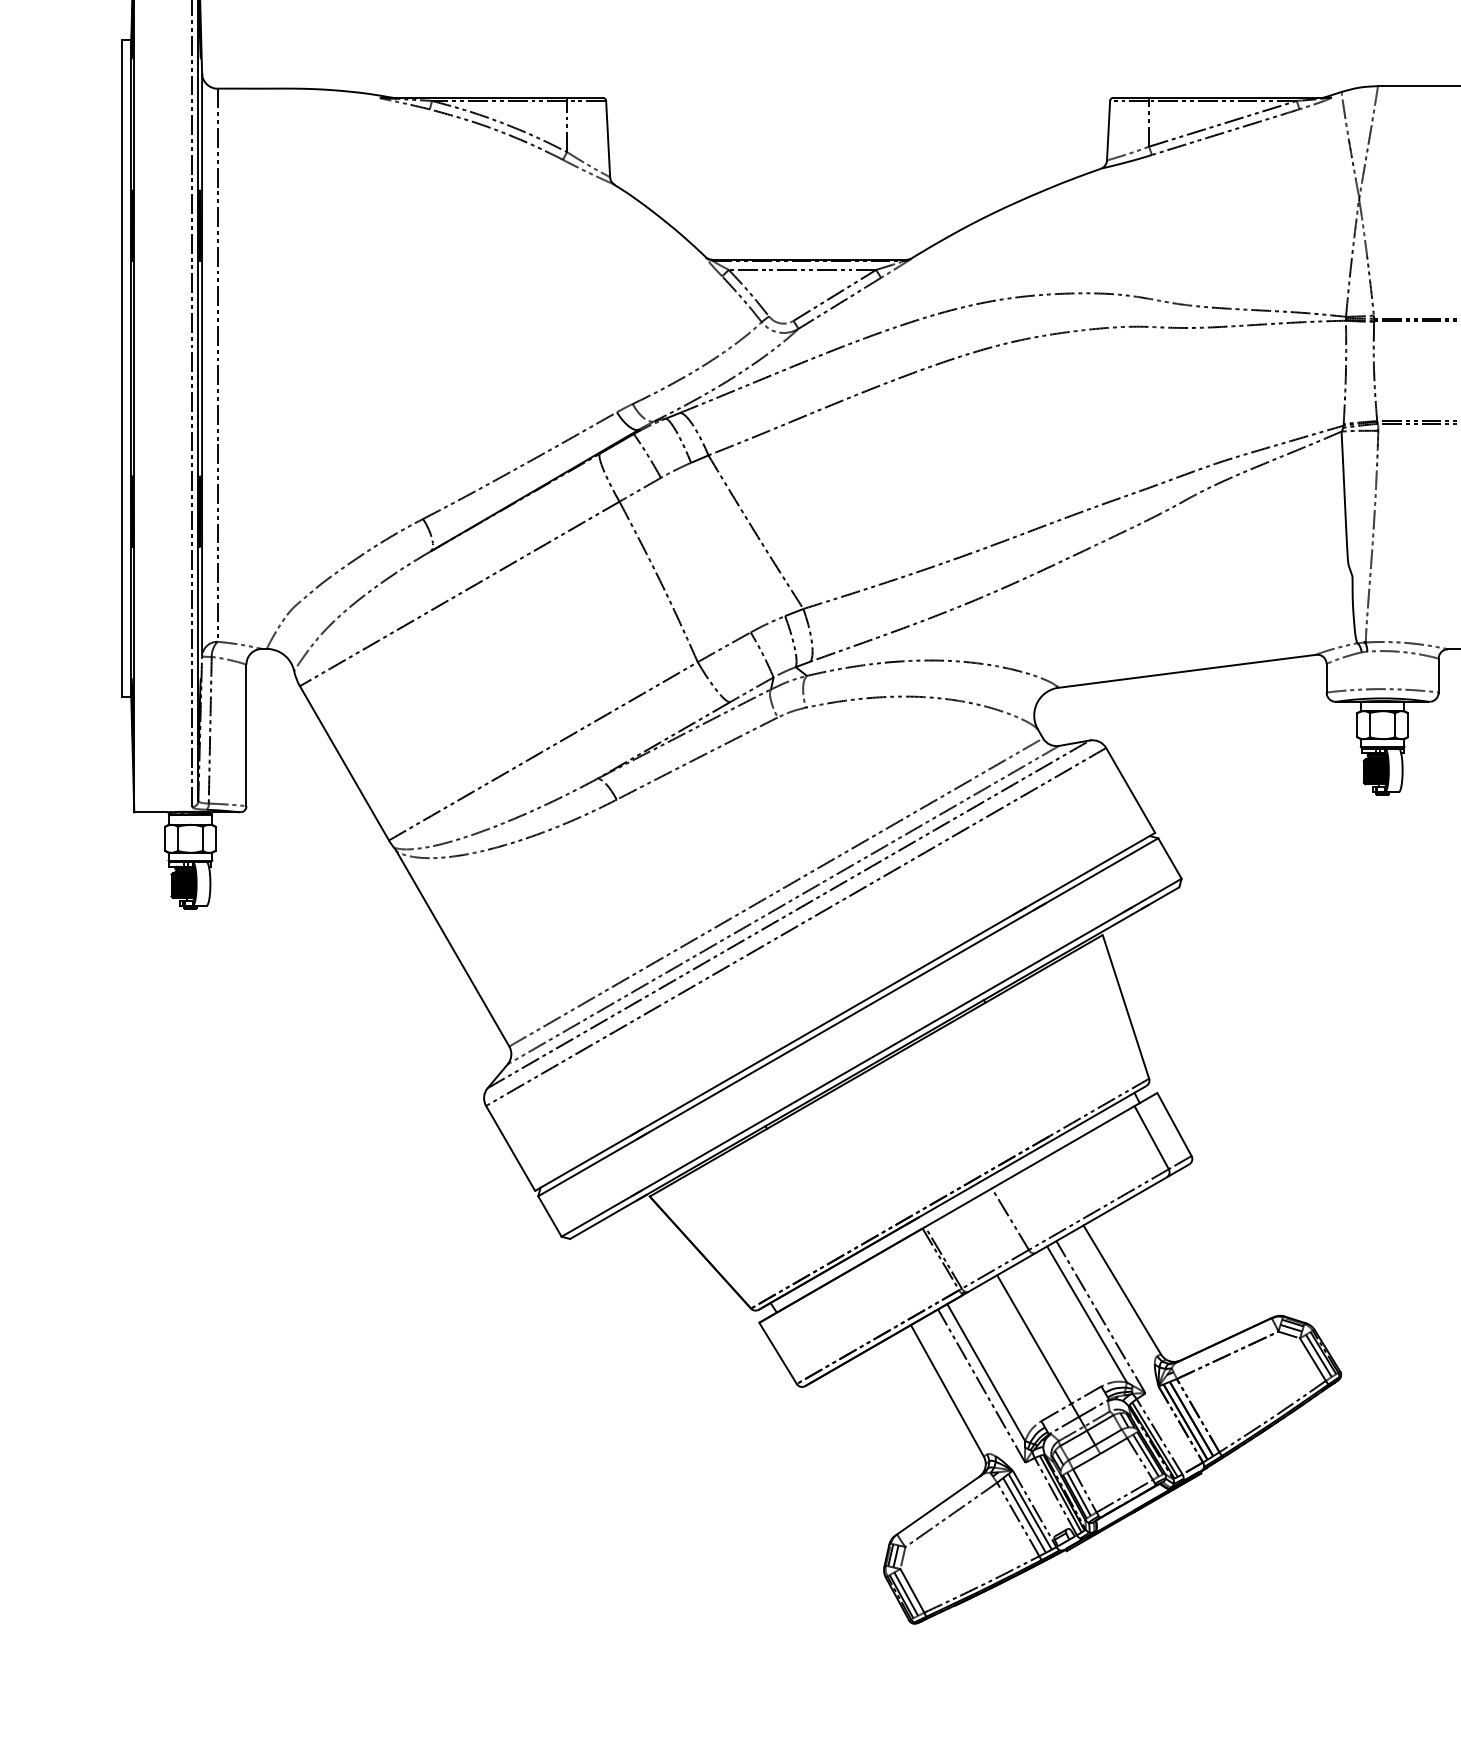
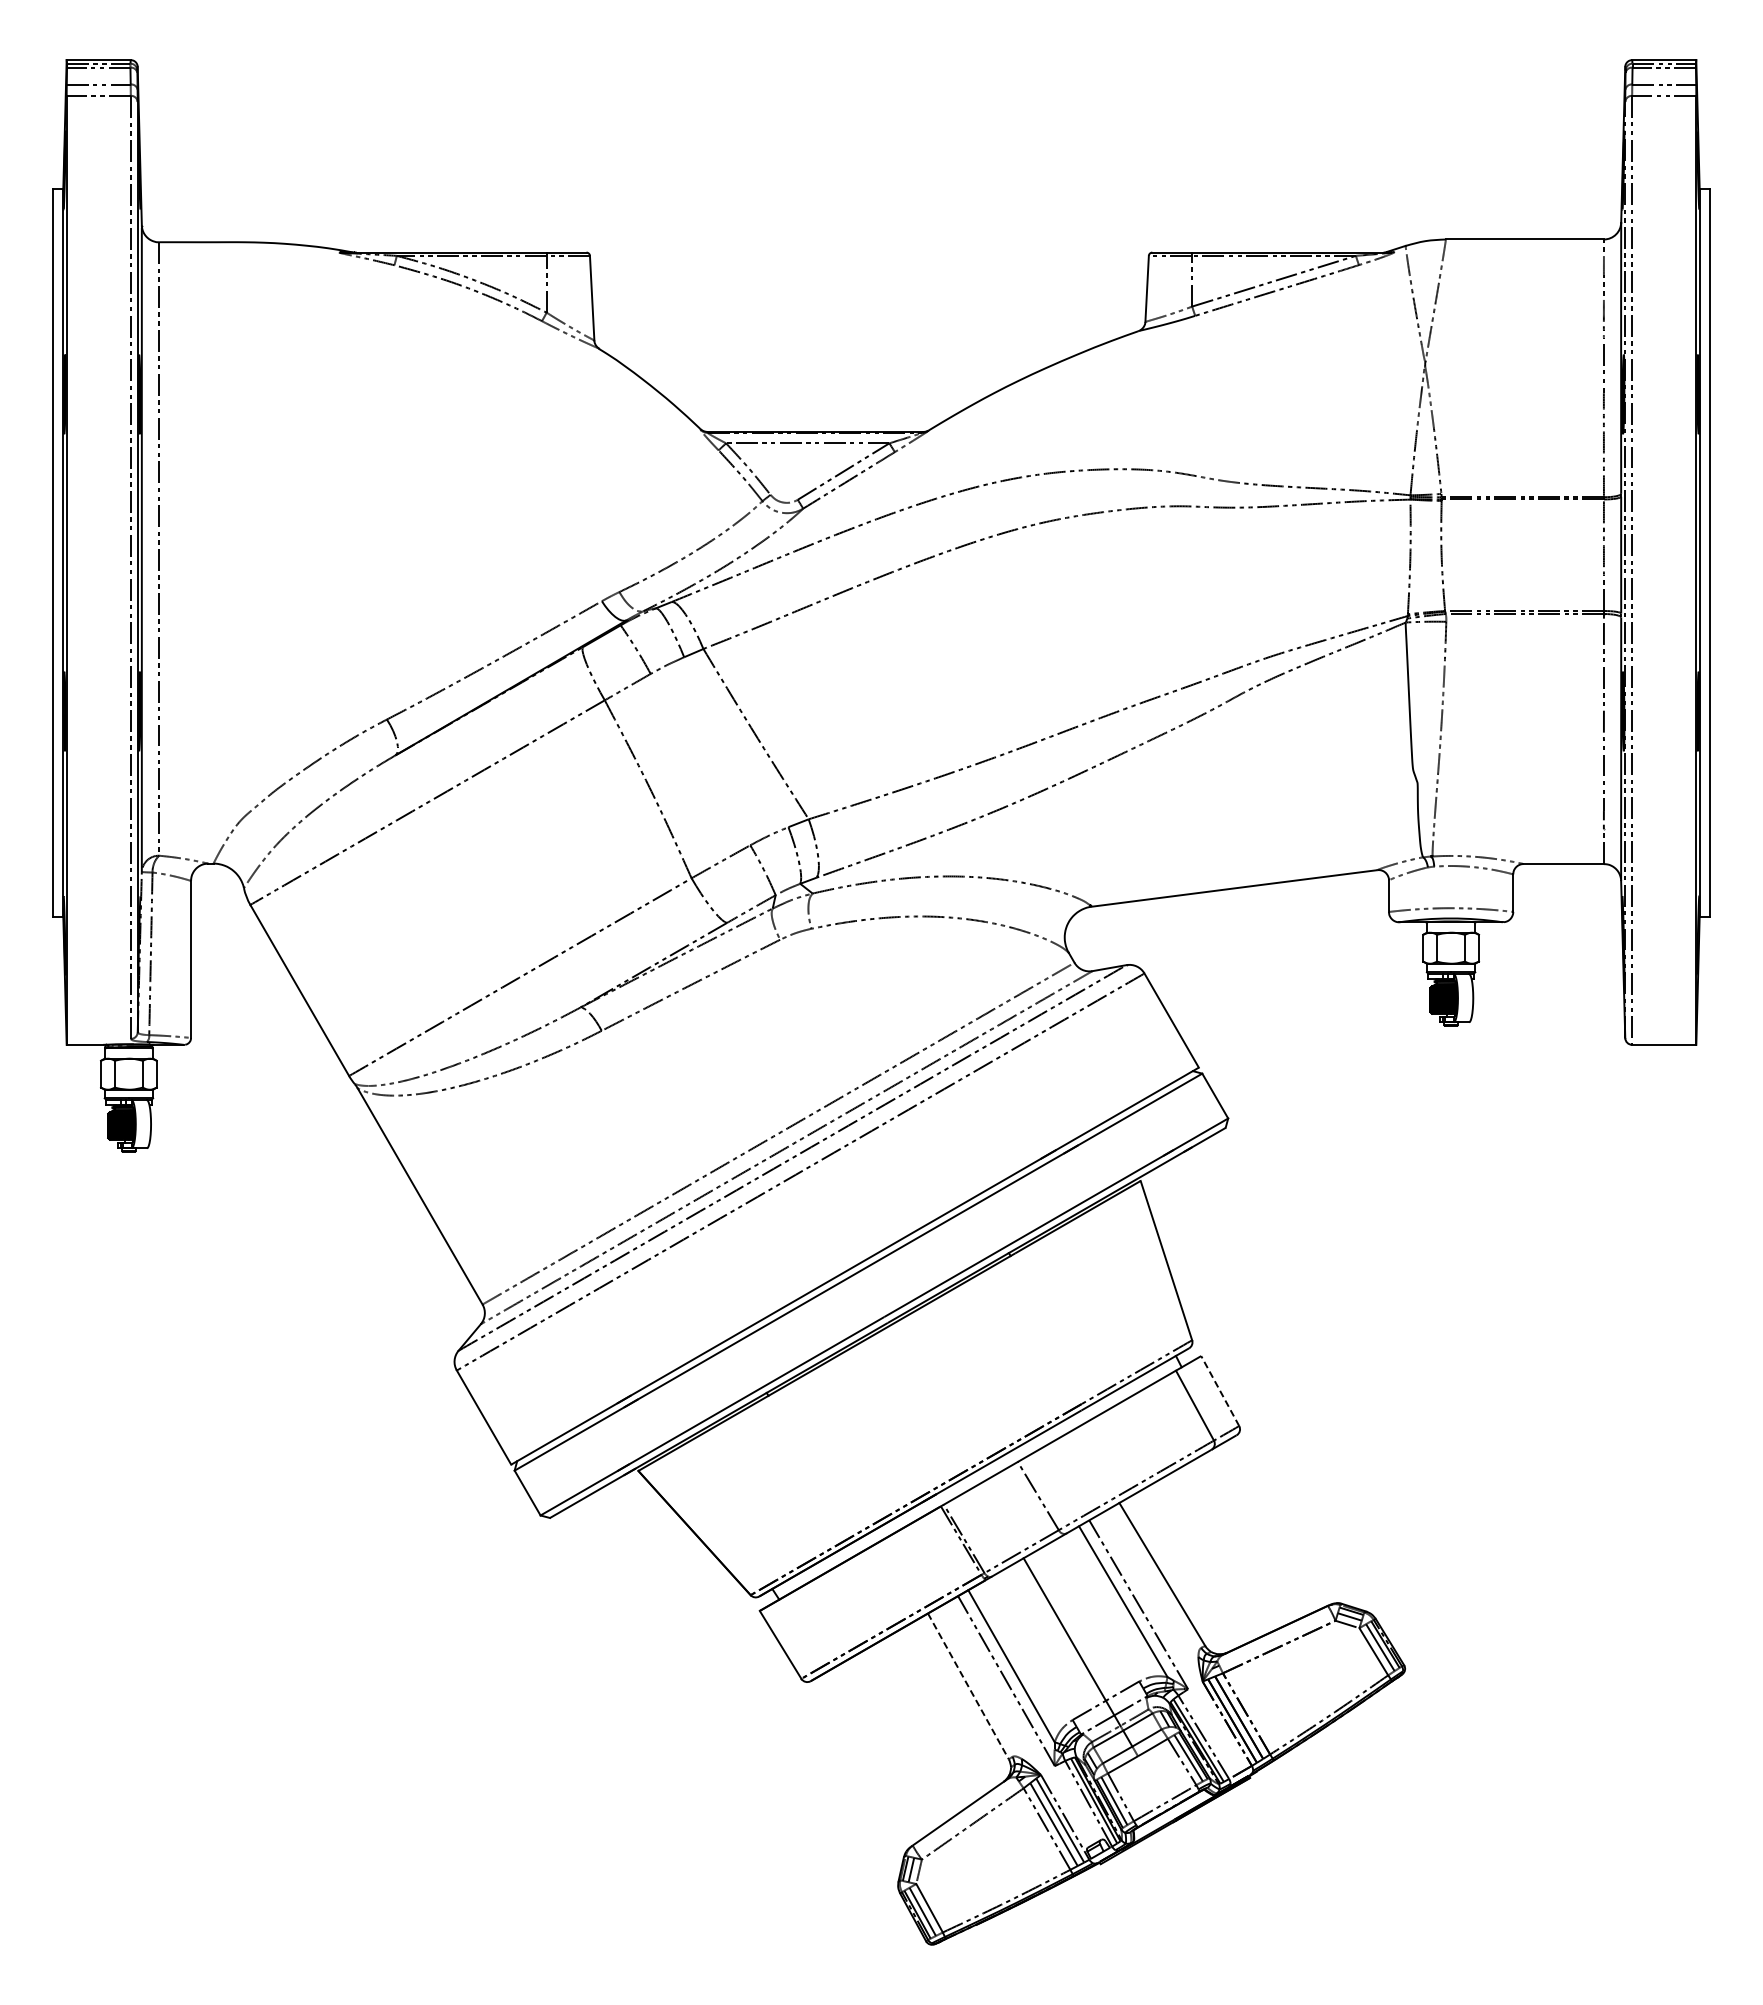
line: (1174, 1124) -> (1220, 1391), solid -> dashed
line: (947, 1390) -> (968, 1686), solid -> dashed

